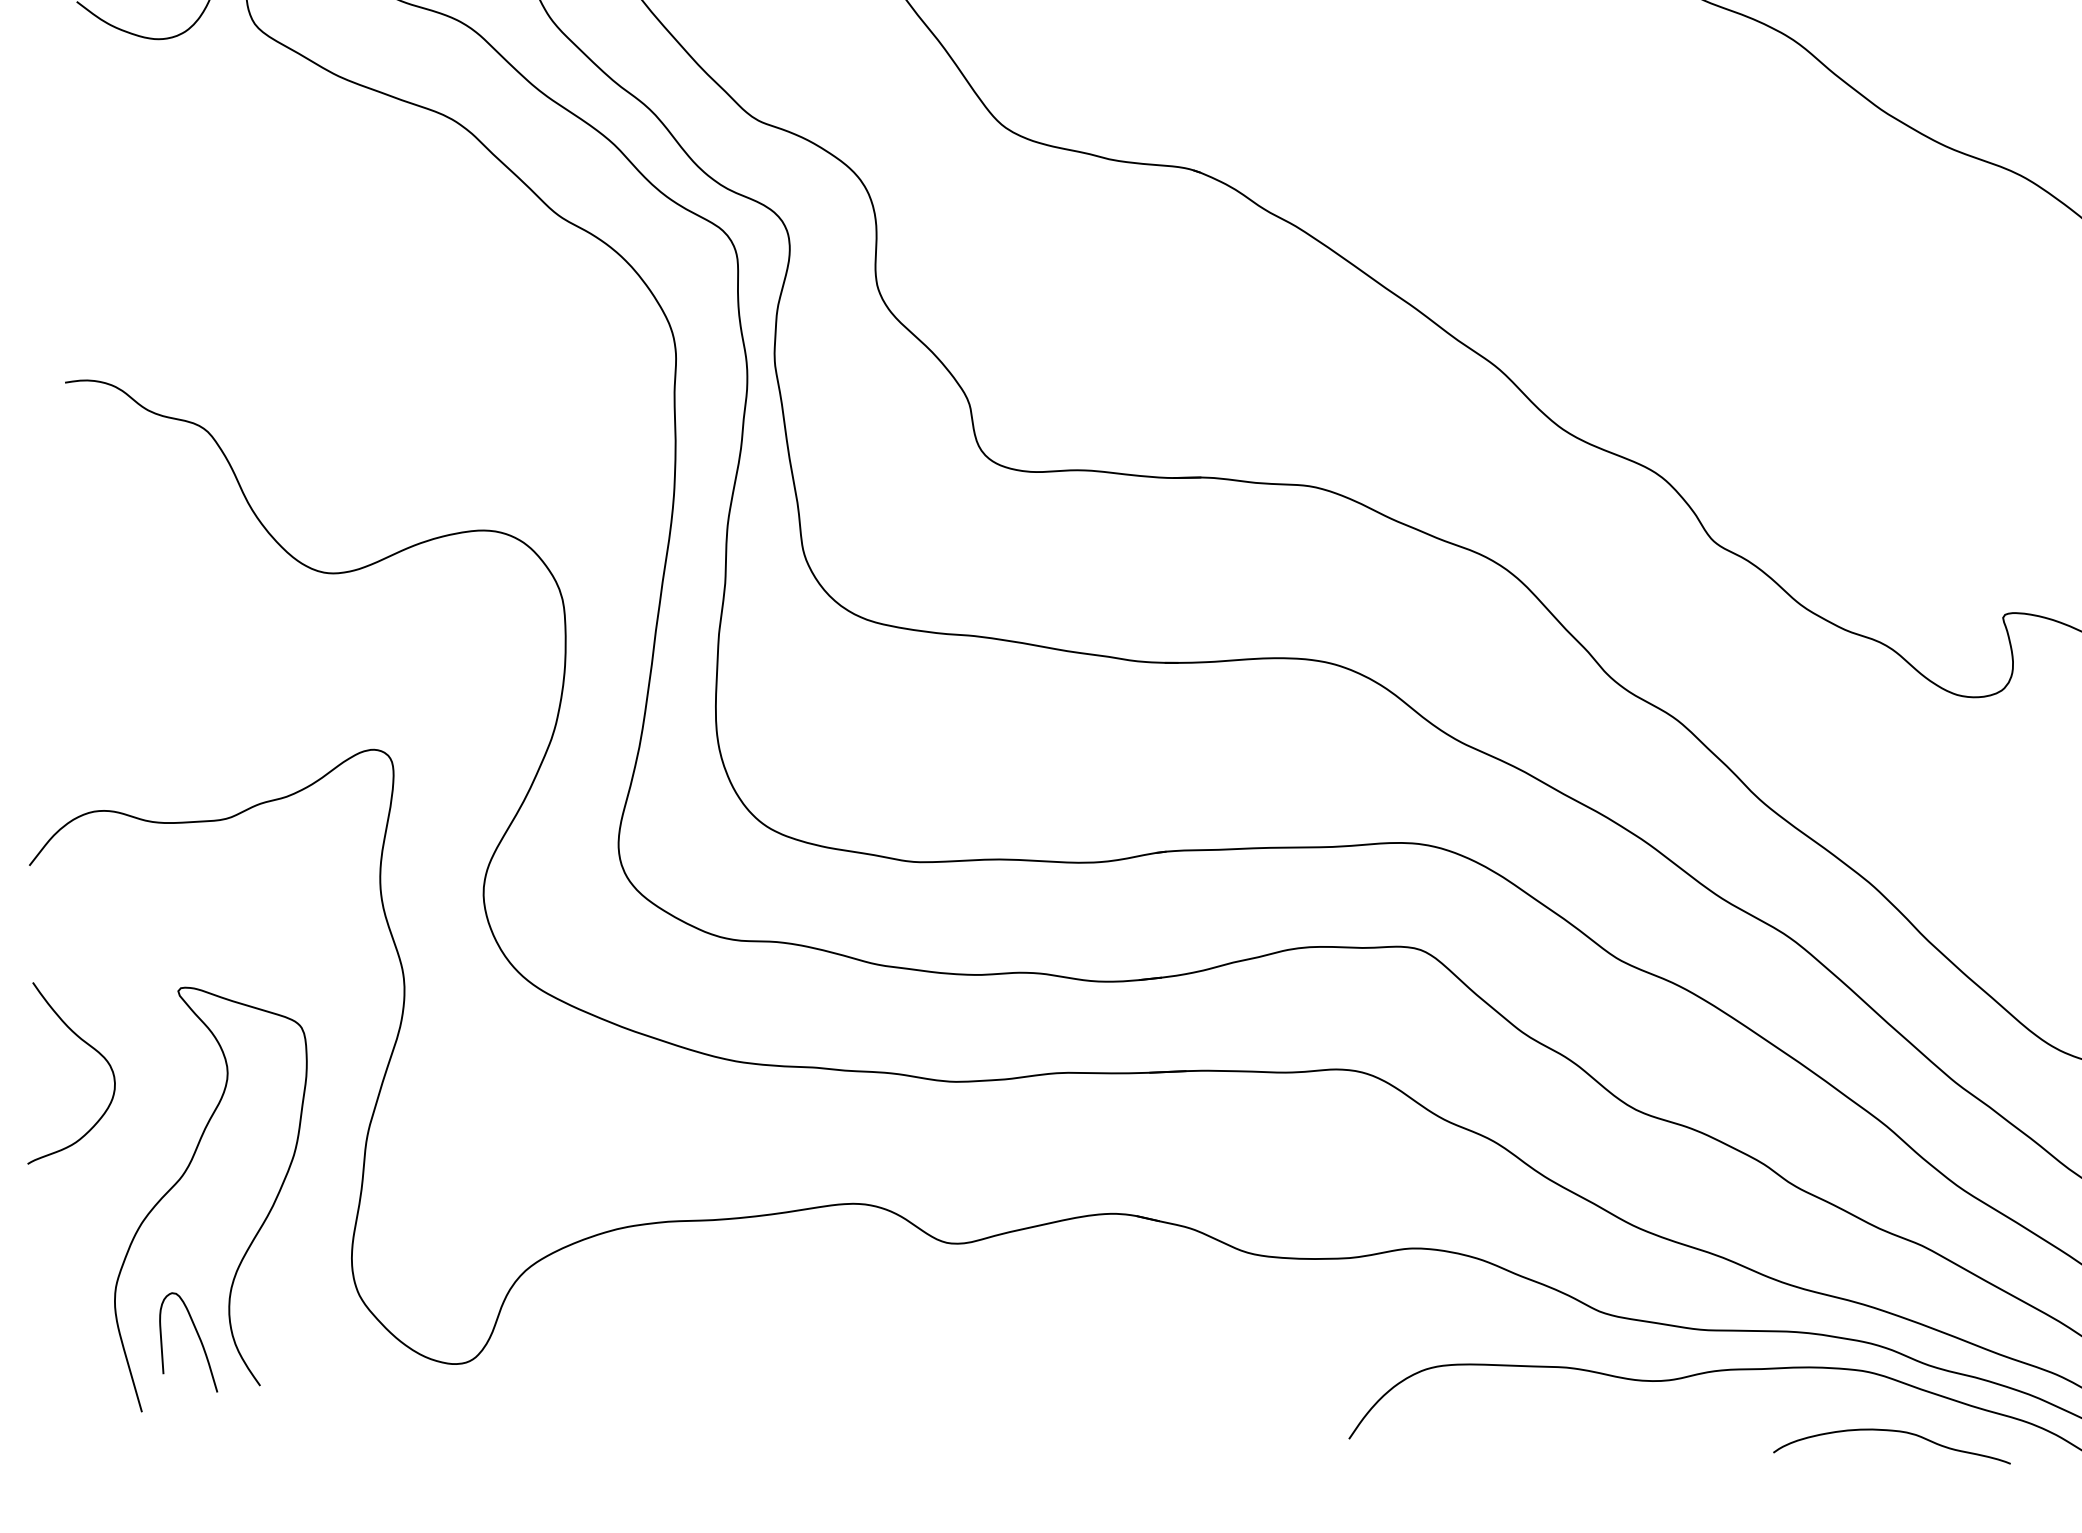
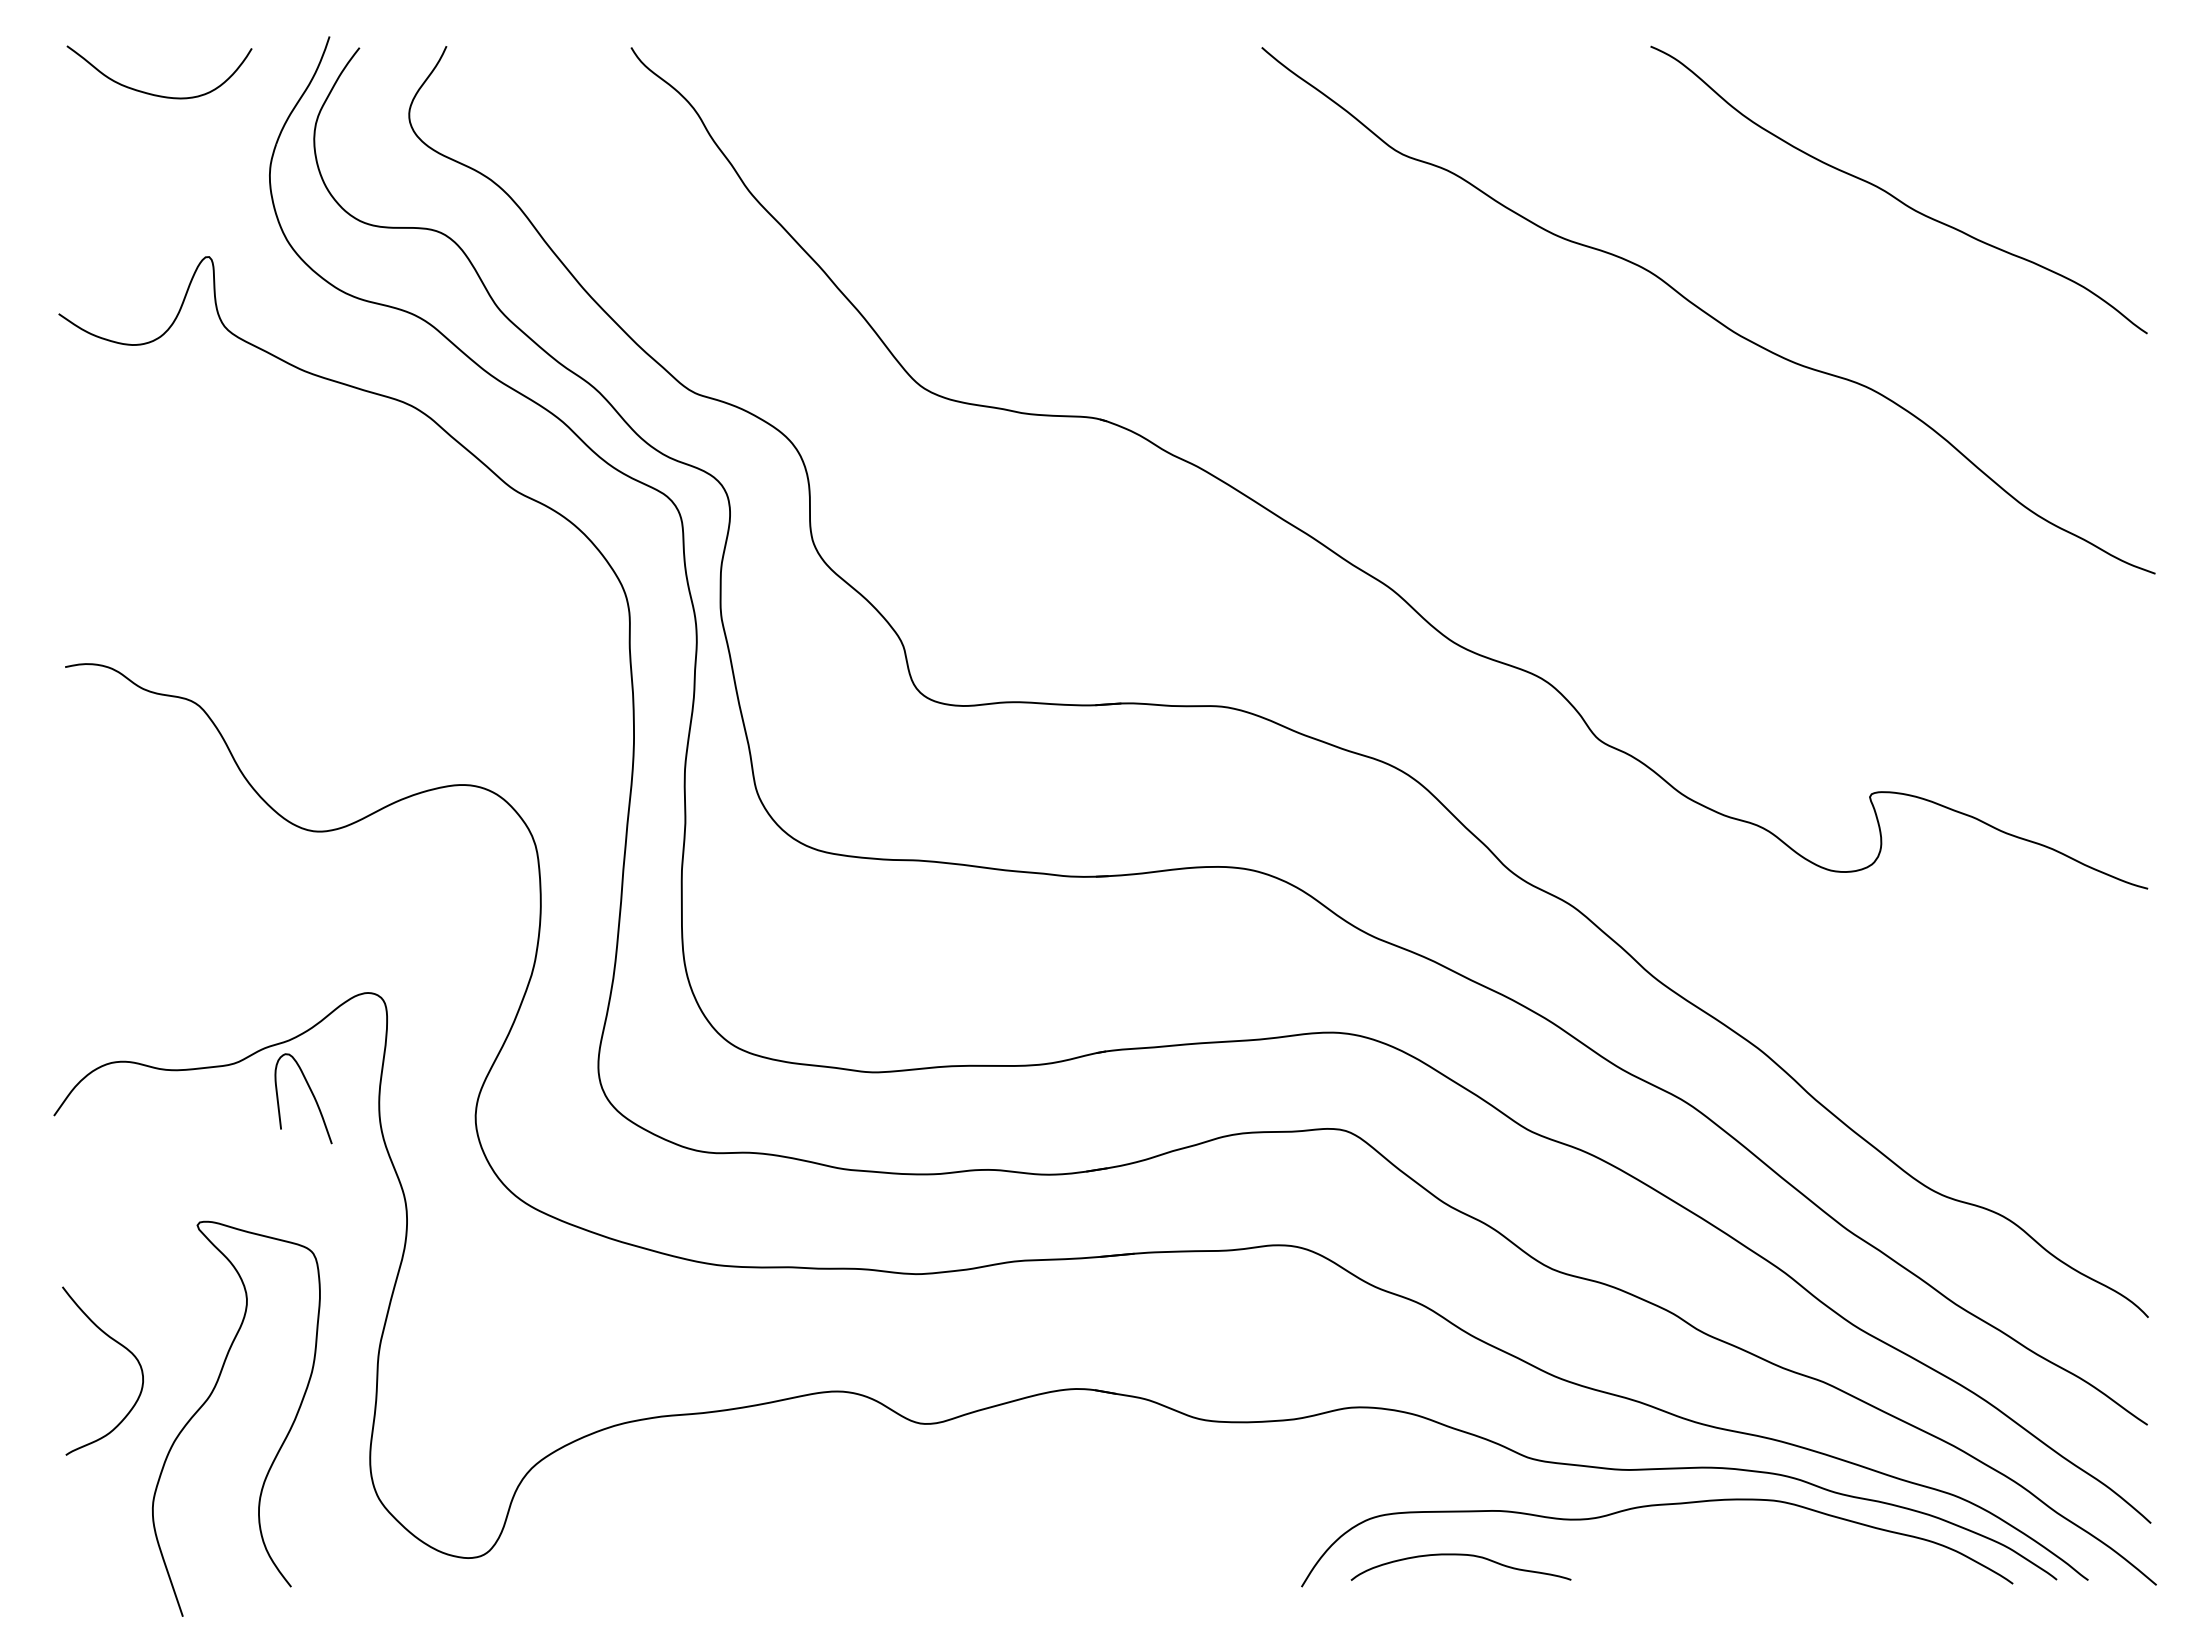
curve: (93, 1049) -> (121, 1346), moved
curve: (198, 1336) -> (311, 1093), moved
curve: (1892, 1431) -> (1460, 1555), moved

